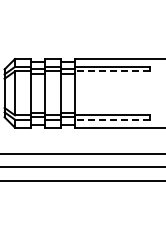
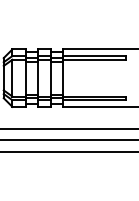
line: (112, 71) -> (94, 59), dashed -> solid
line: (112, 119) -> (94, 100), dashed -> solid

